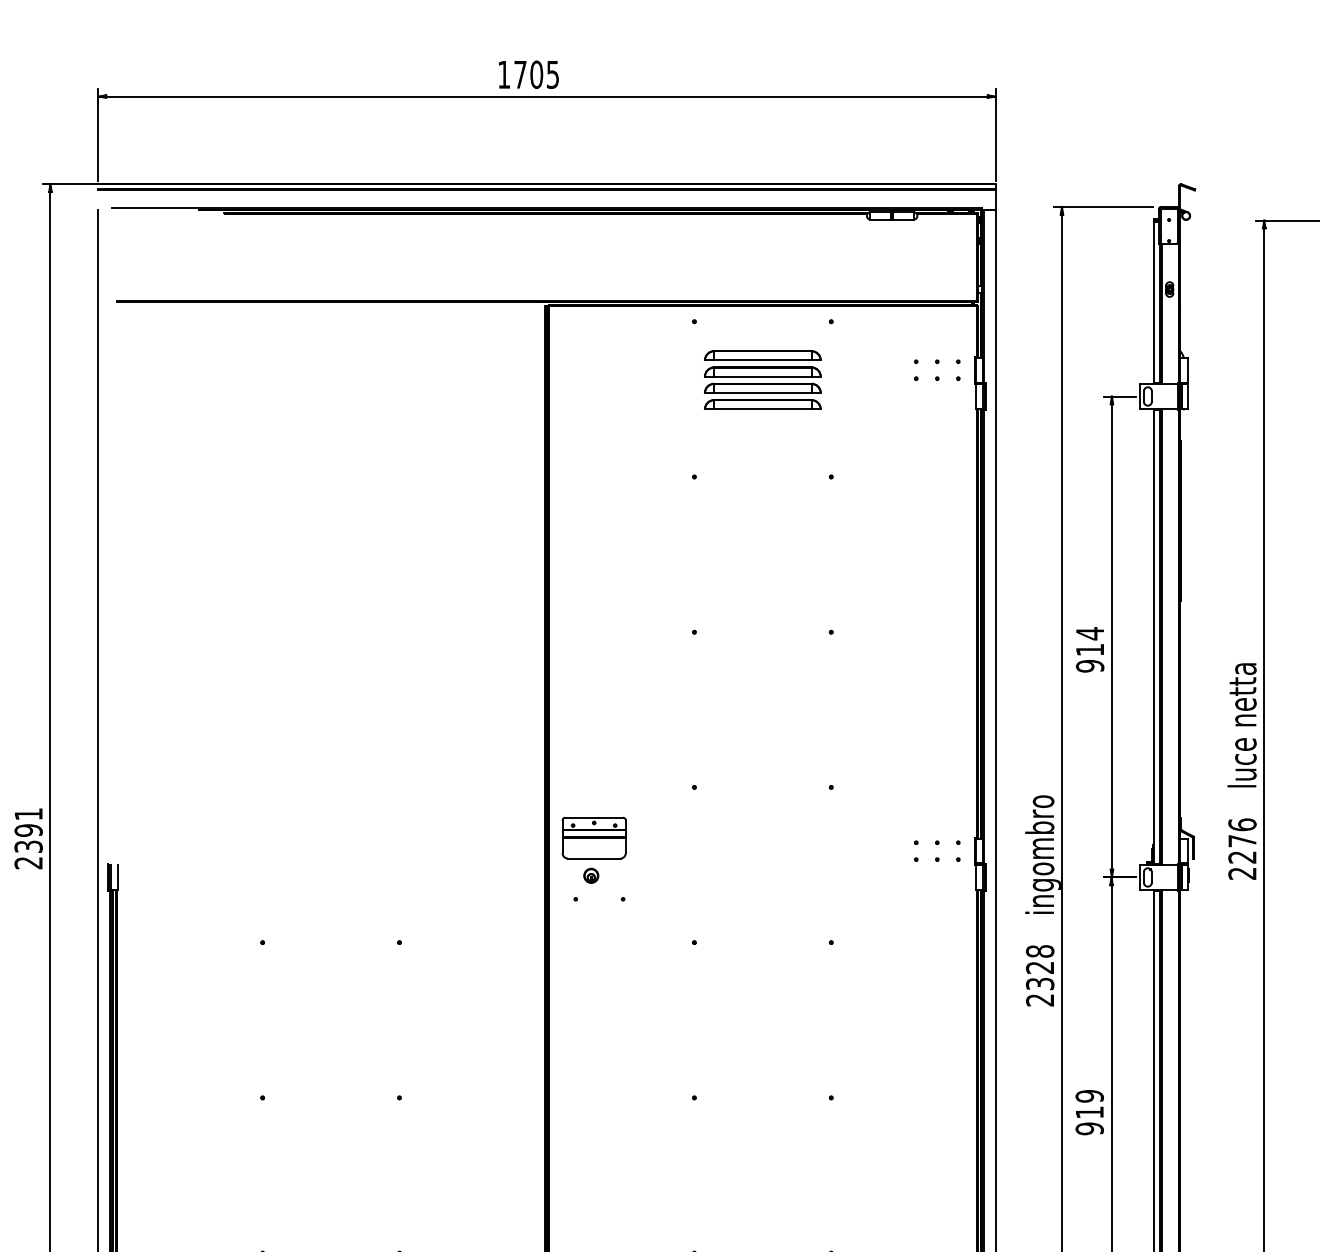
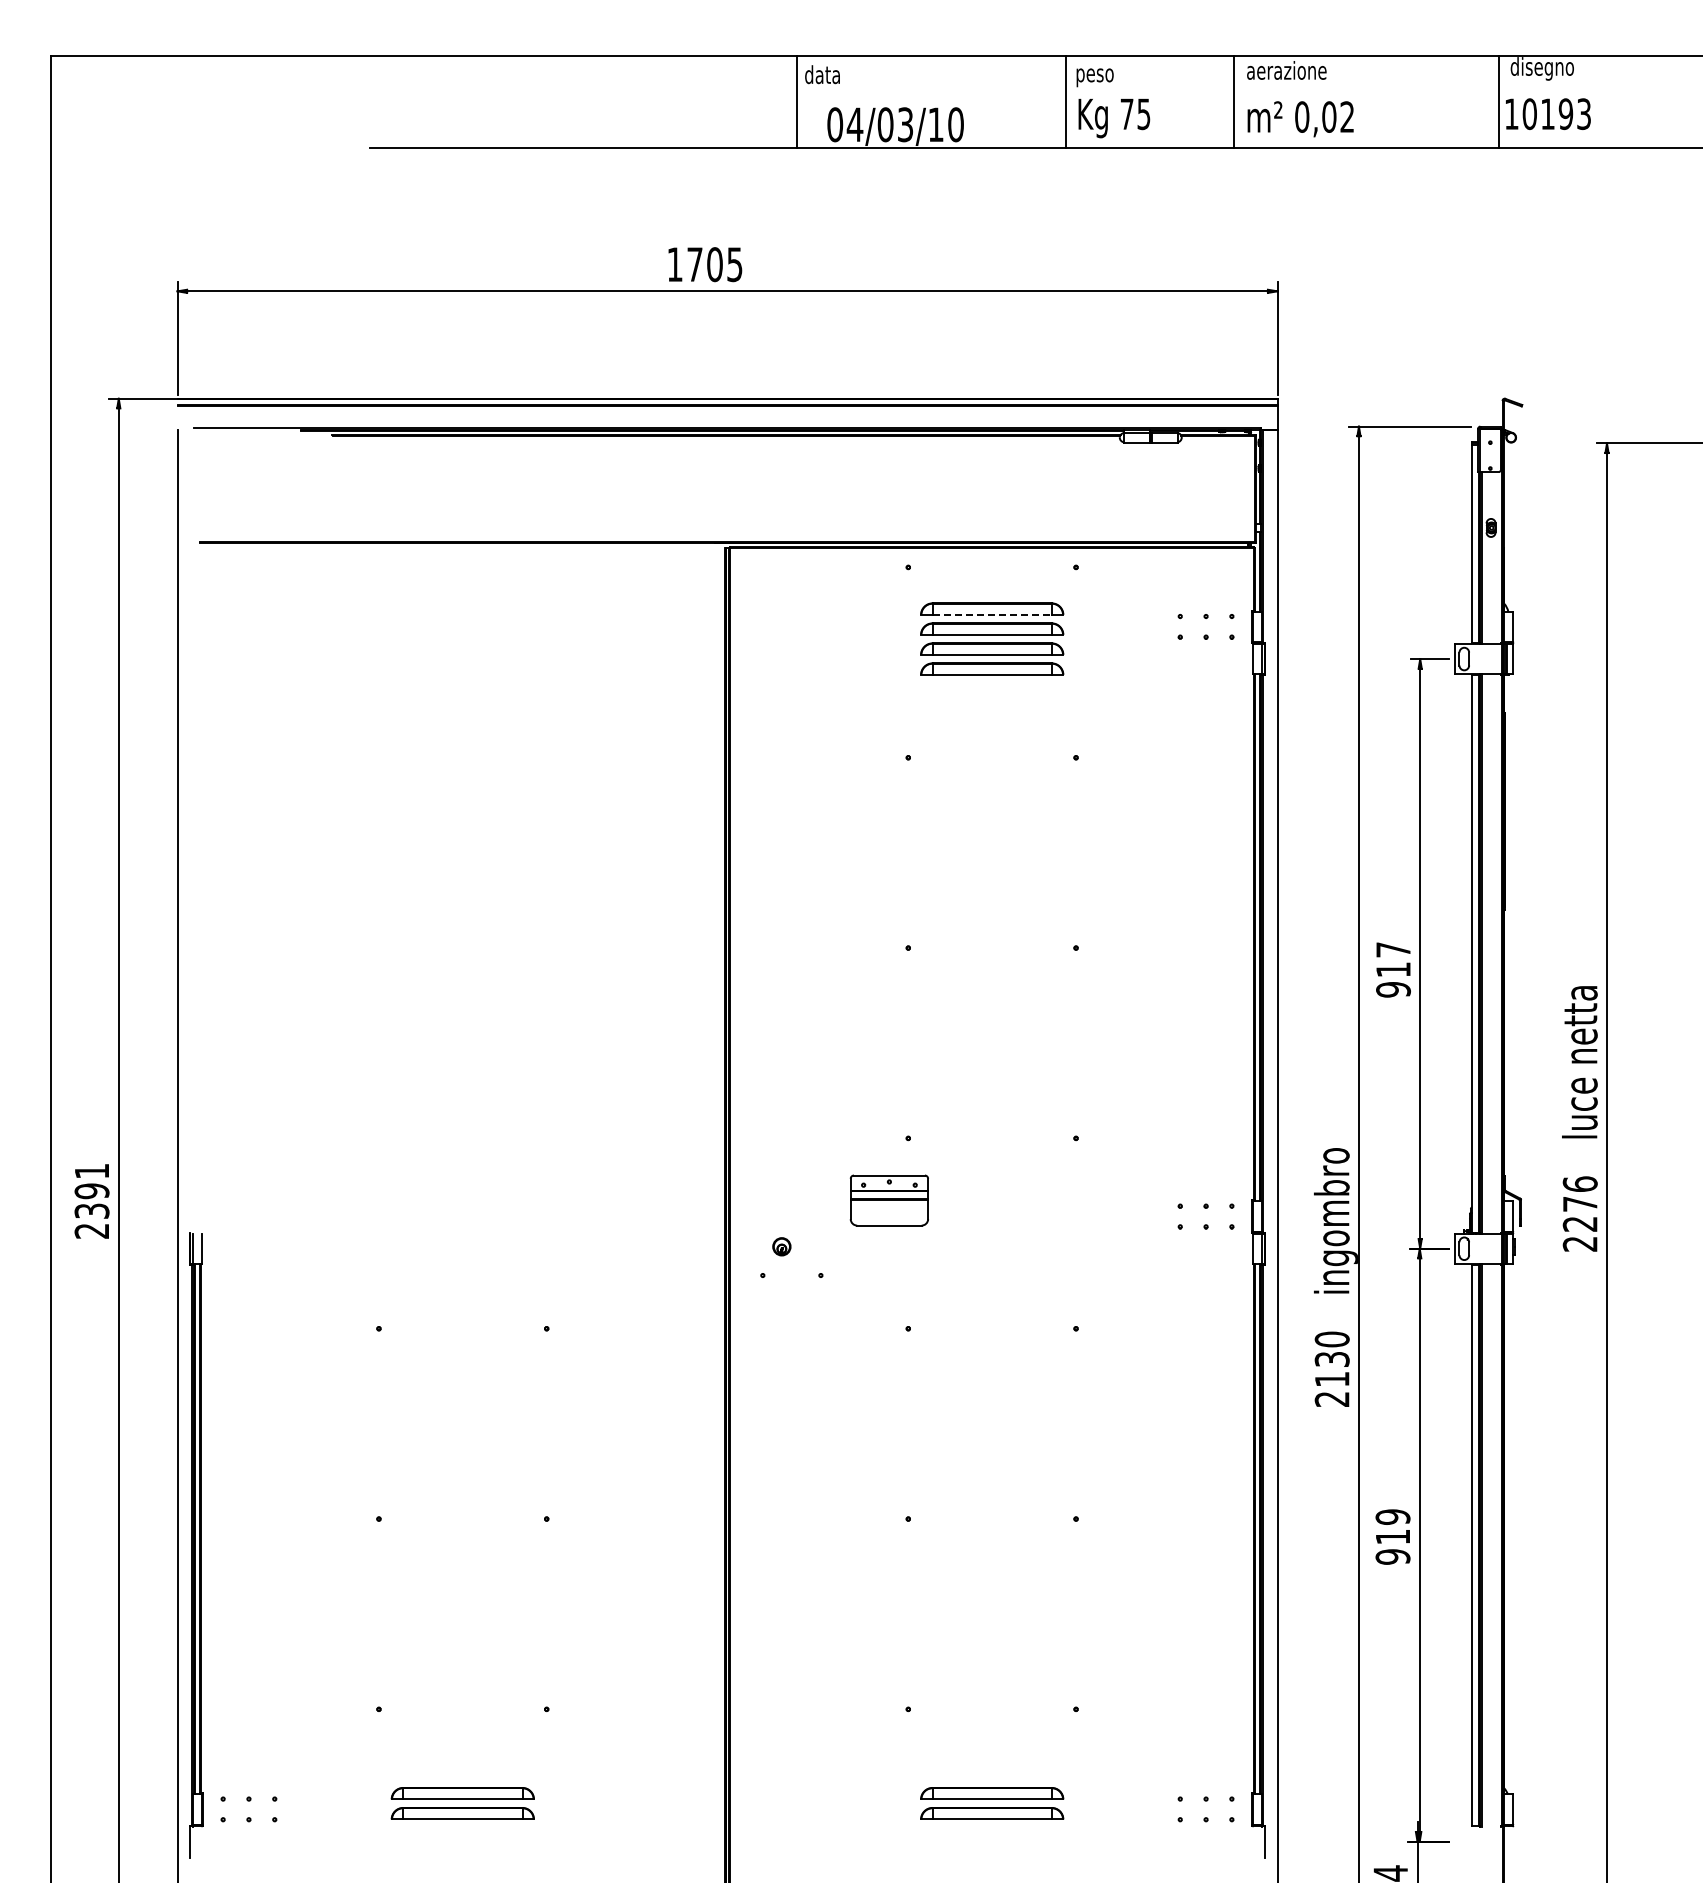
line: (763, 360) -> (992, 614), solid -> dashed
text: (1090, 633) -> (1393, 949), 914 -> 917
part: (593, 838) -> (888, 1200), moved
text: (1039, 966) -> (1331, 1358), 2328 -> 2130

